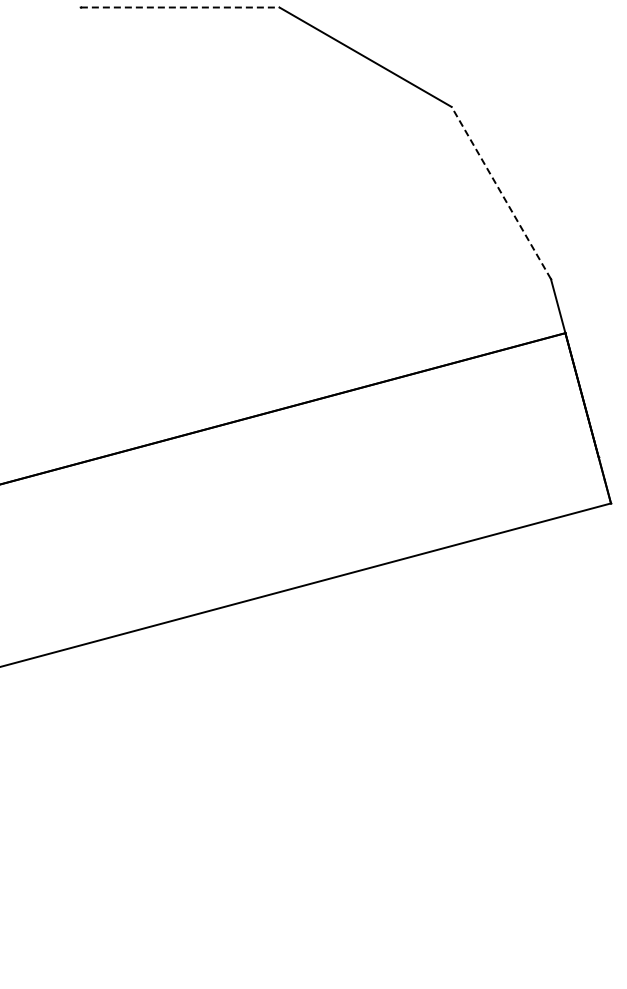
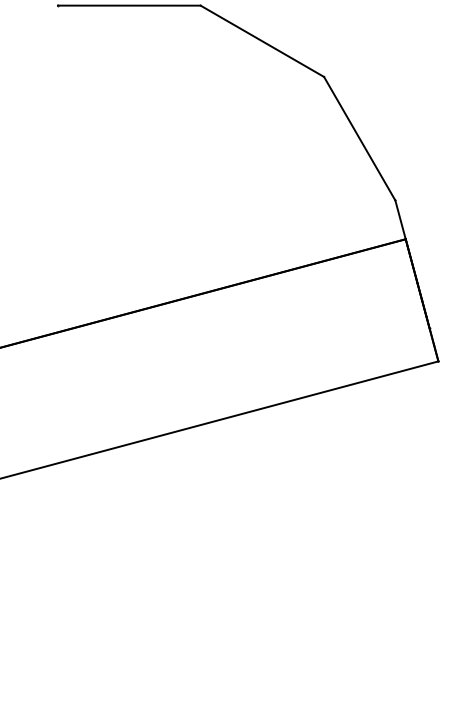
line: (180, 7) -> (129, 5), dashed -> solid
line: (501, 192) -> (359, 138), dashed -> solid

